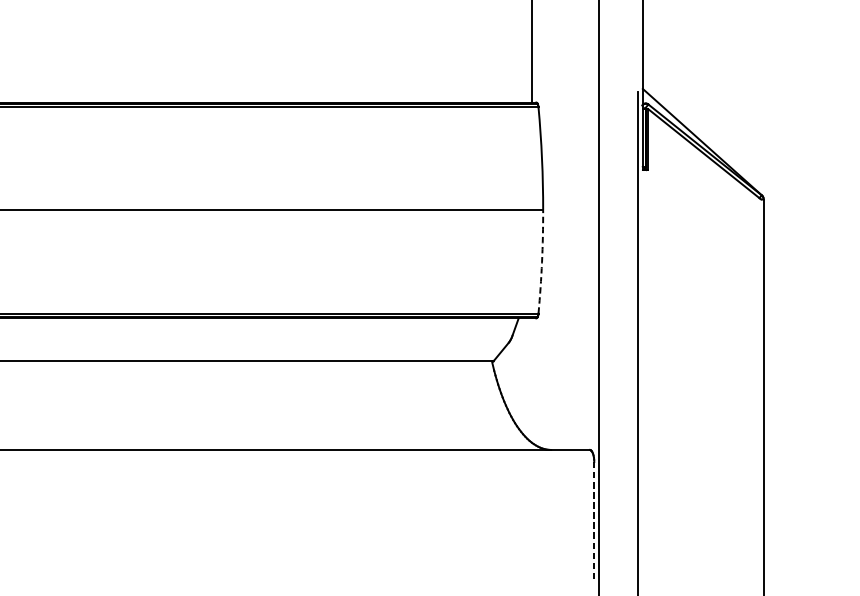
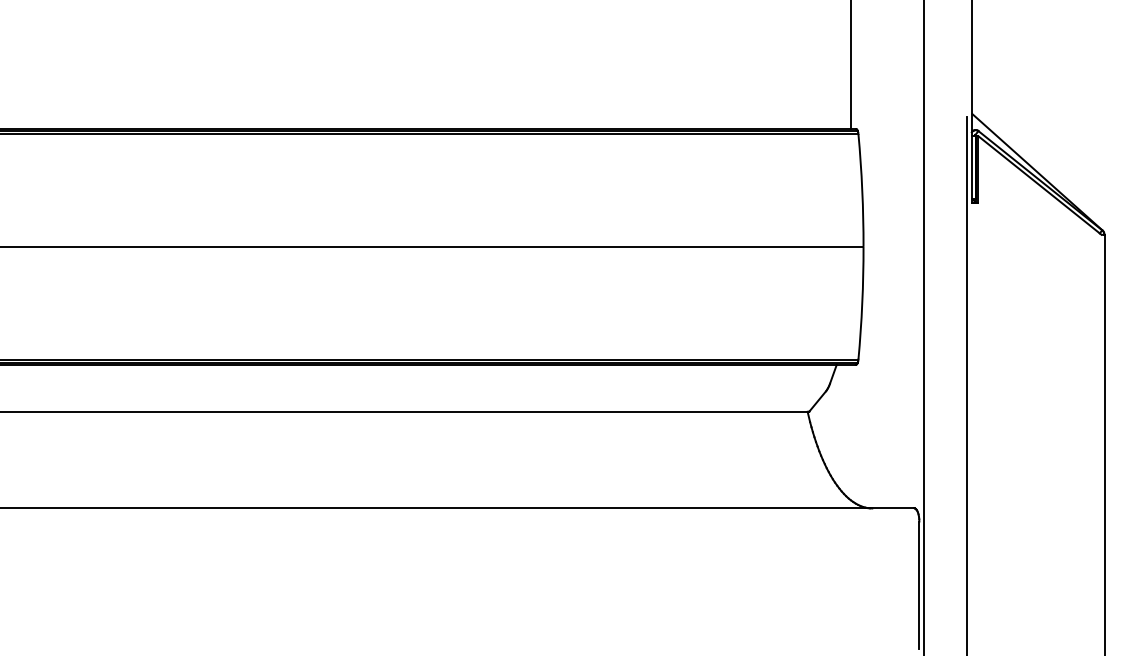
arc: (542, 262) -> (862, 303), dashed -> solid
line: (594, 520) -> (919, 585), dashed -> solid

